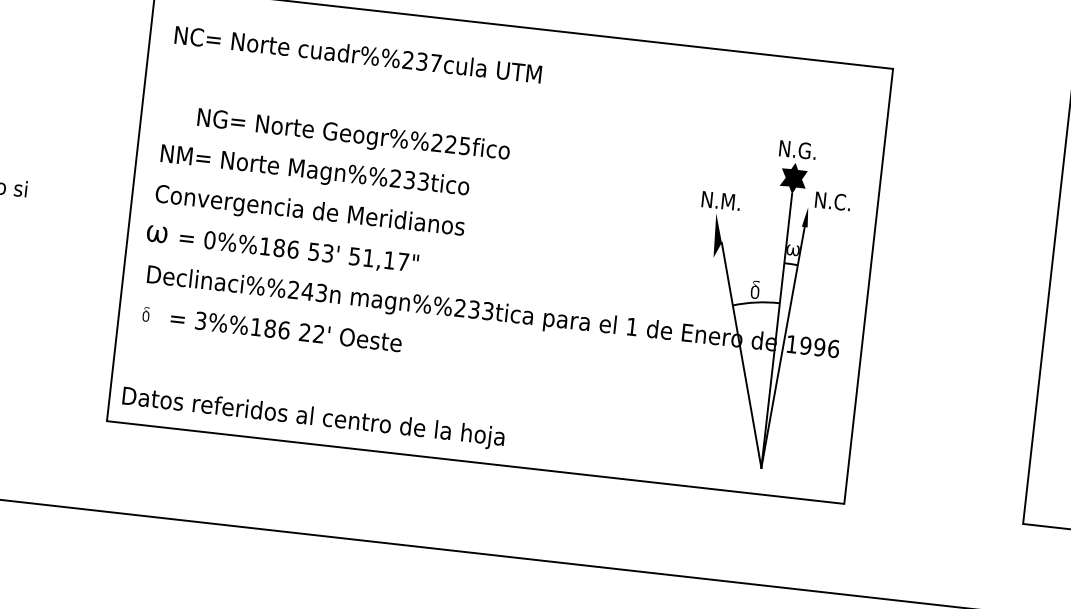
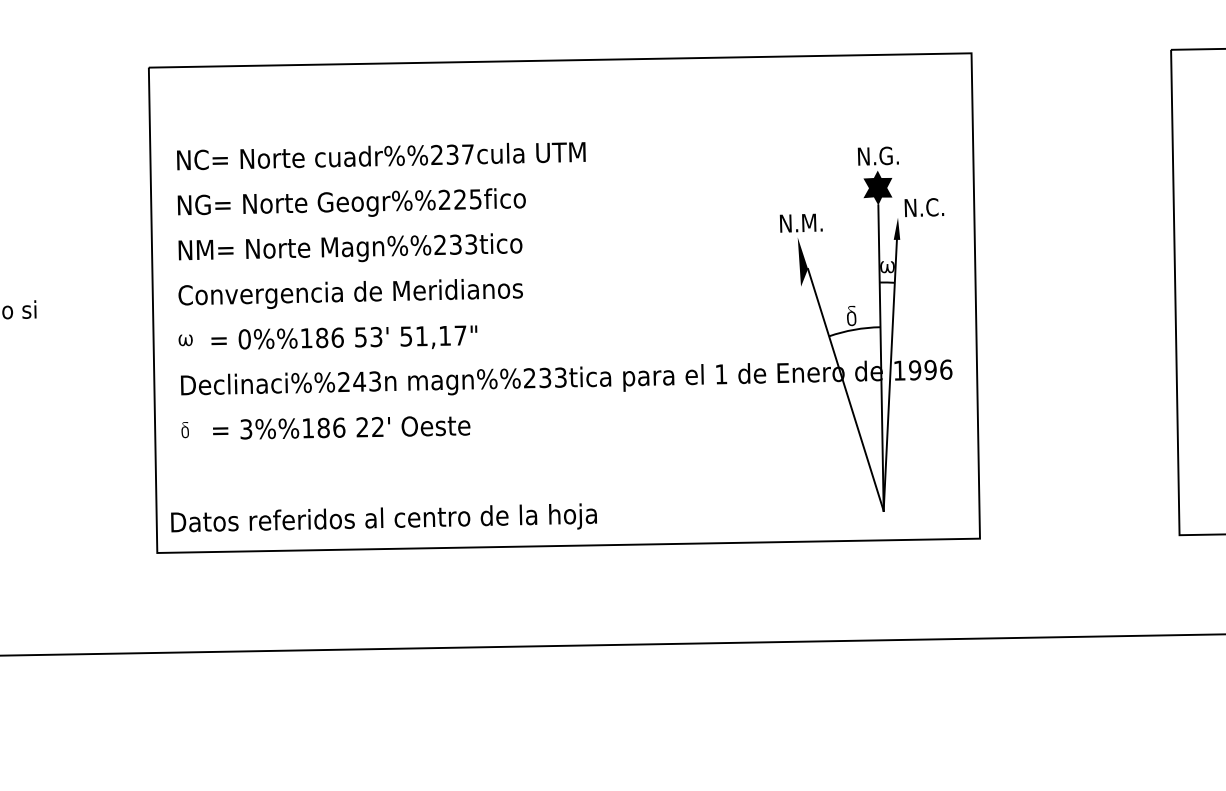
text: (358, 55) -> (381, 156), moved
text: (353, 134) -> (351, 202), moved
part: (156, 234) -> (185, 340), size x0.62

